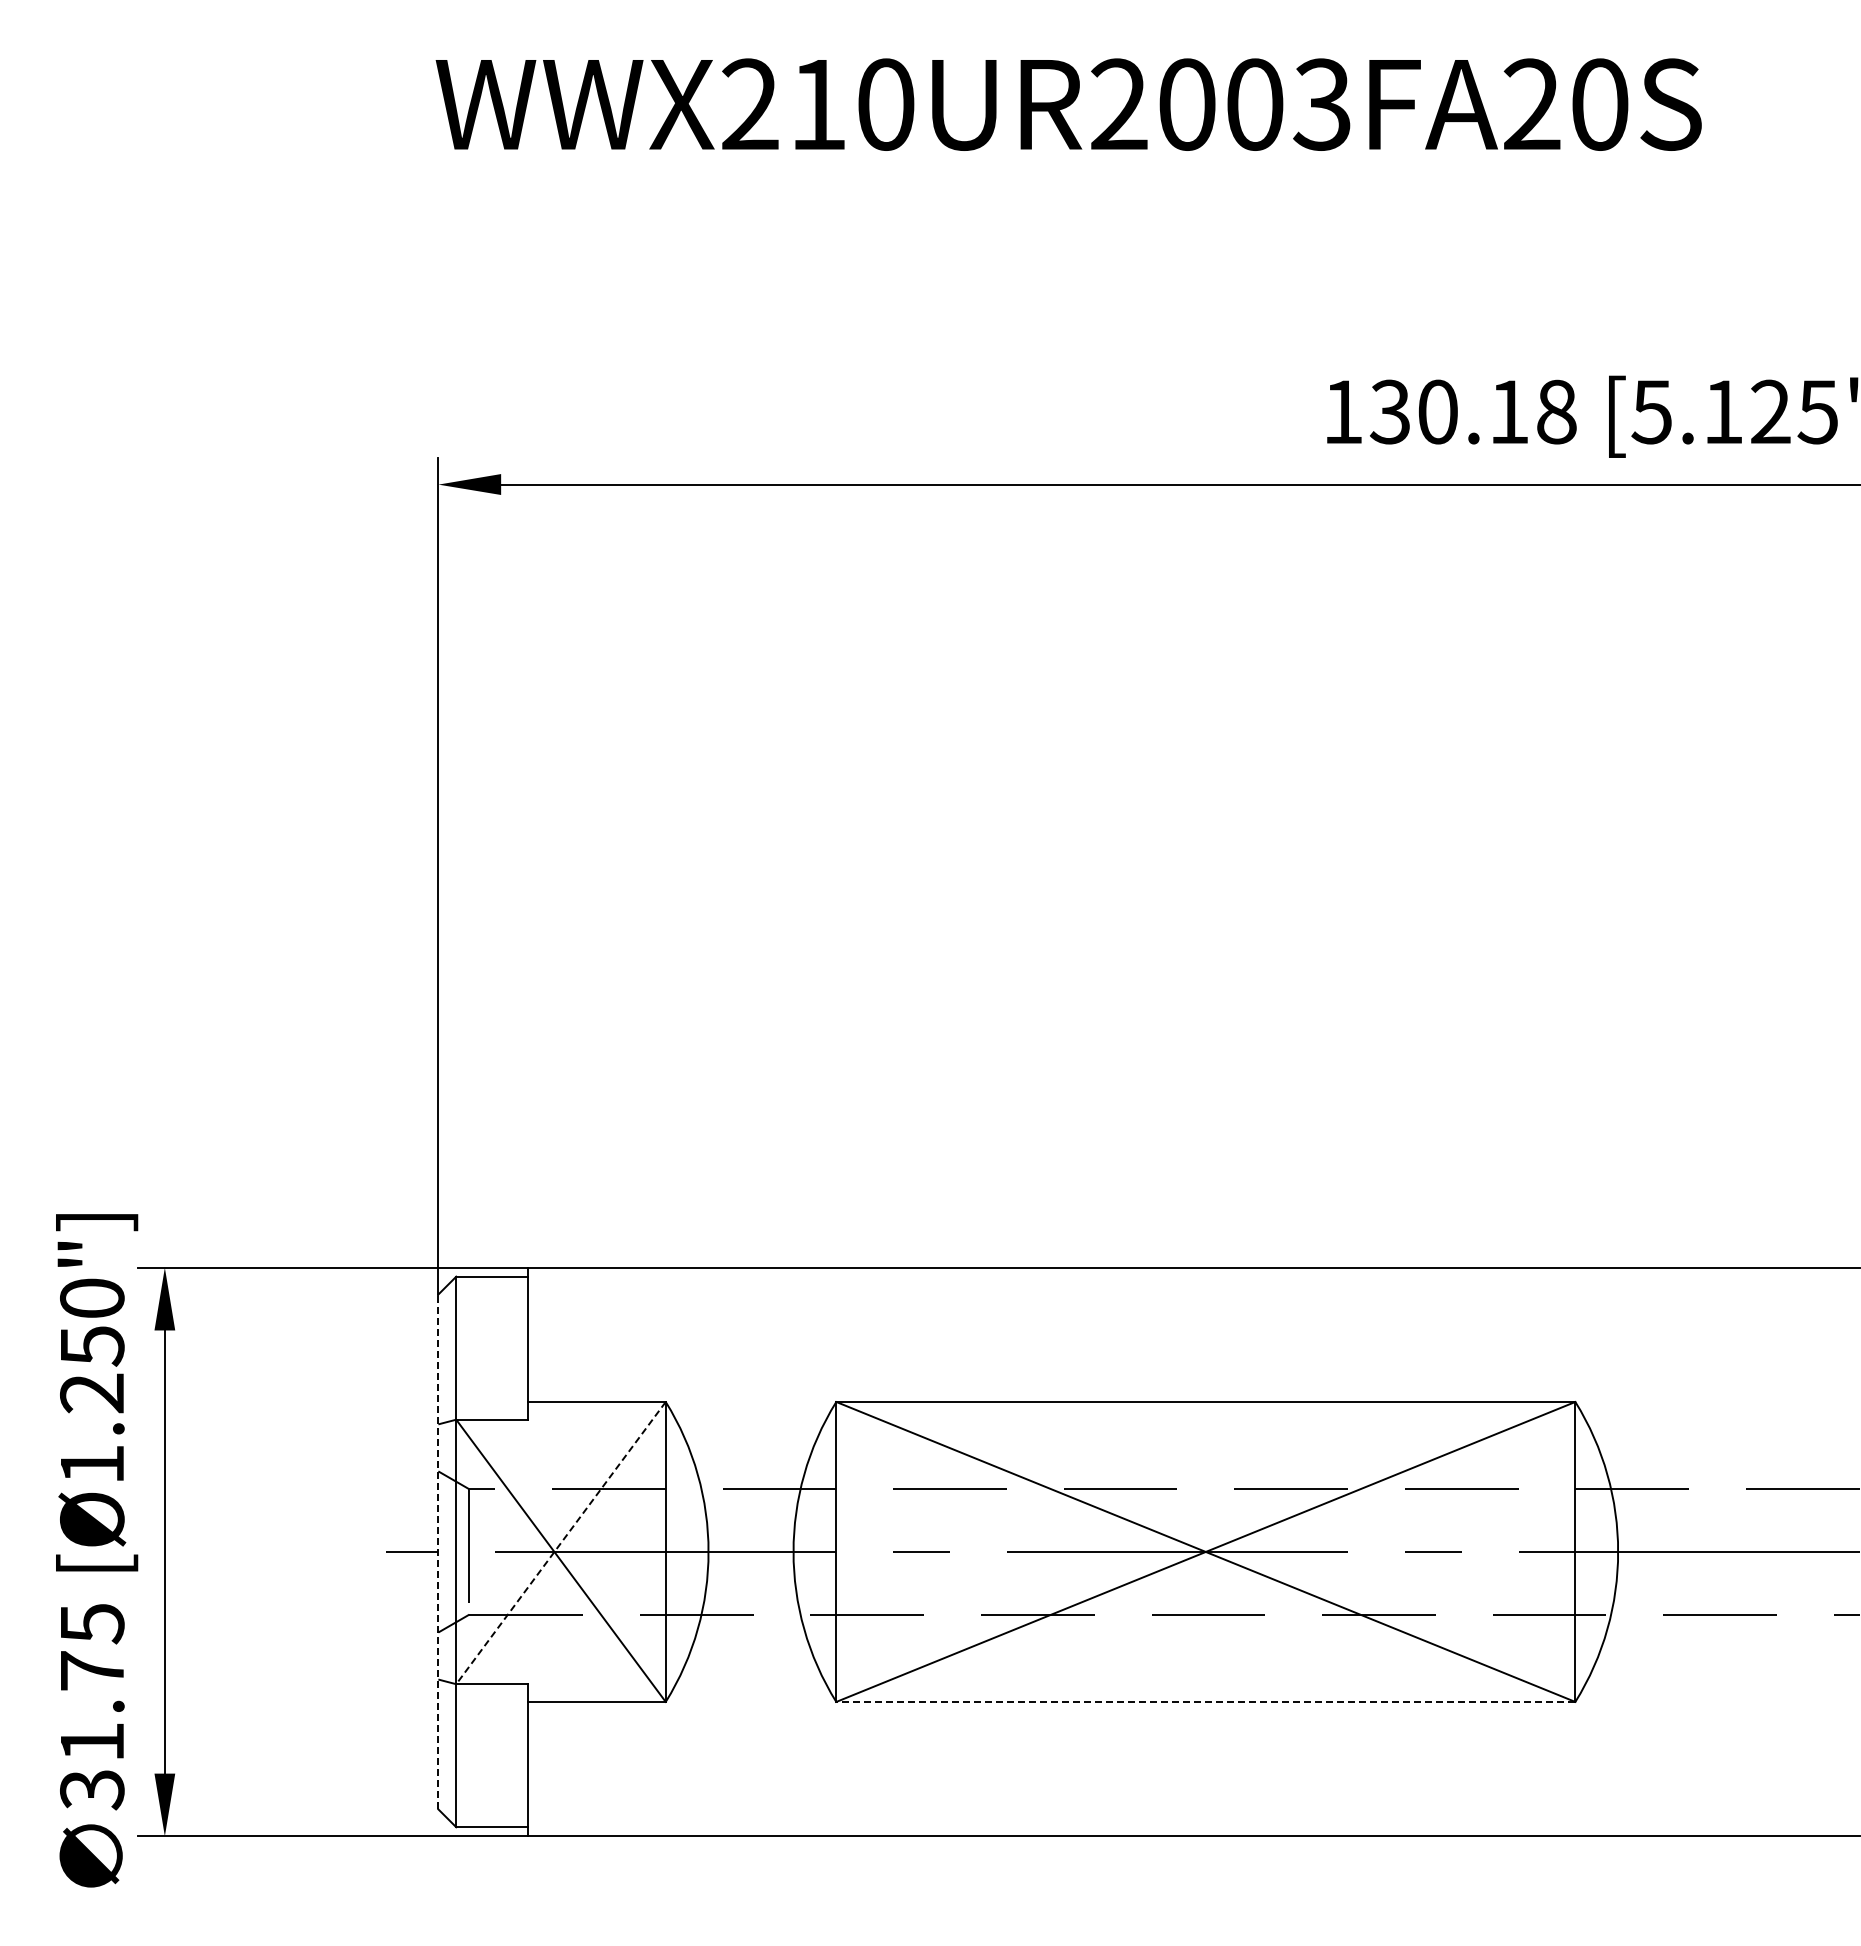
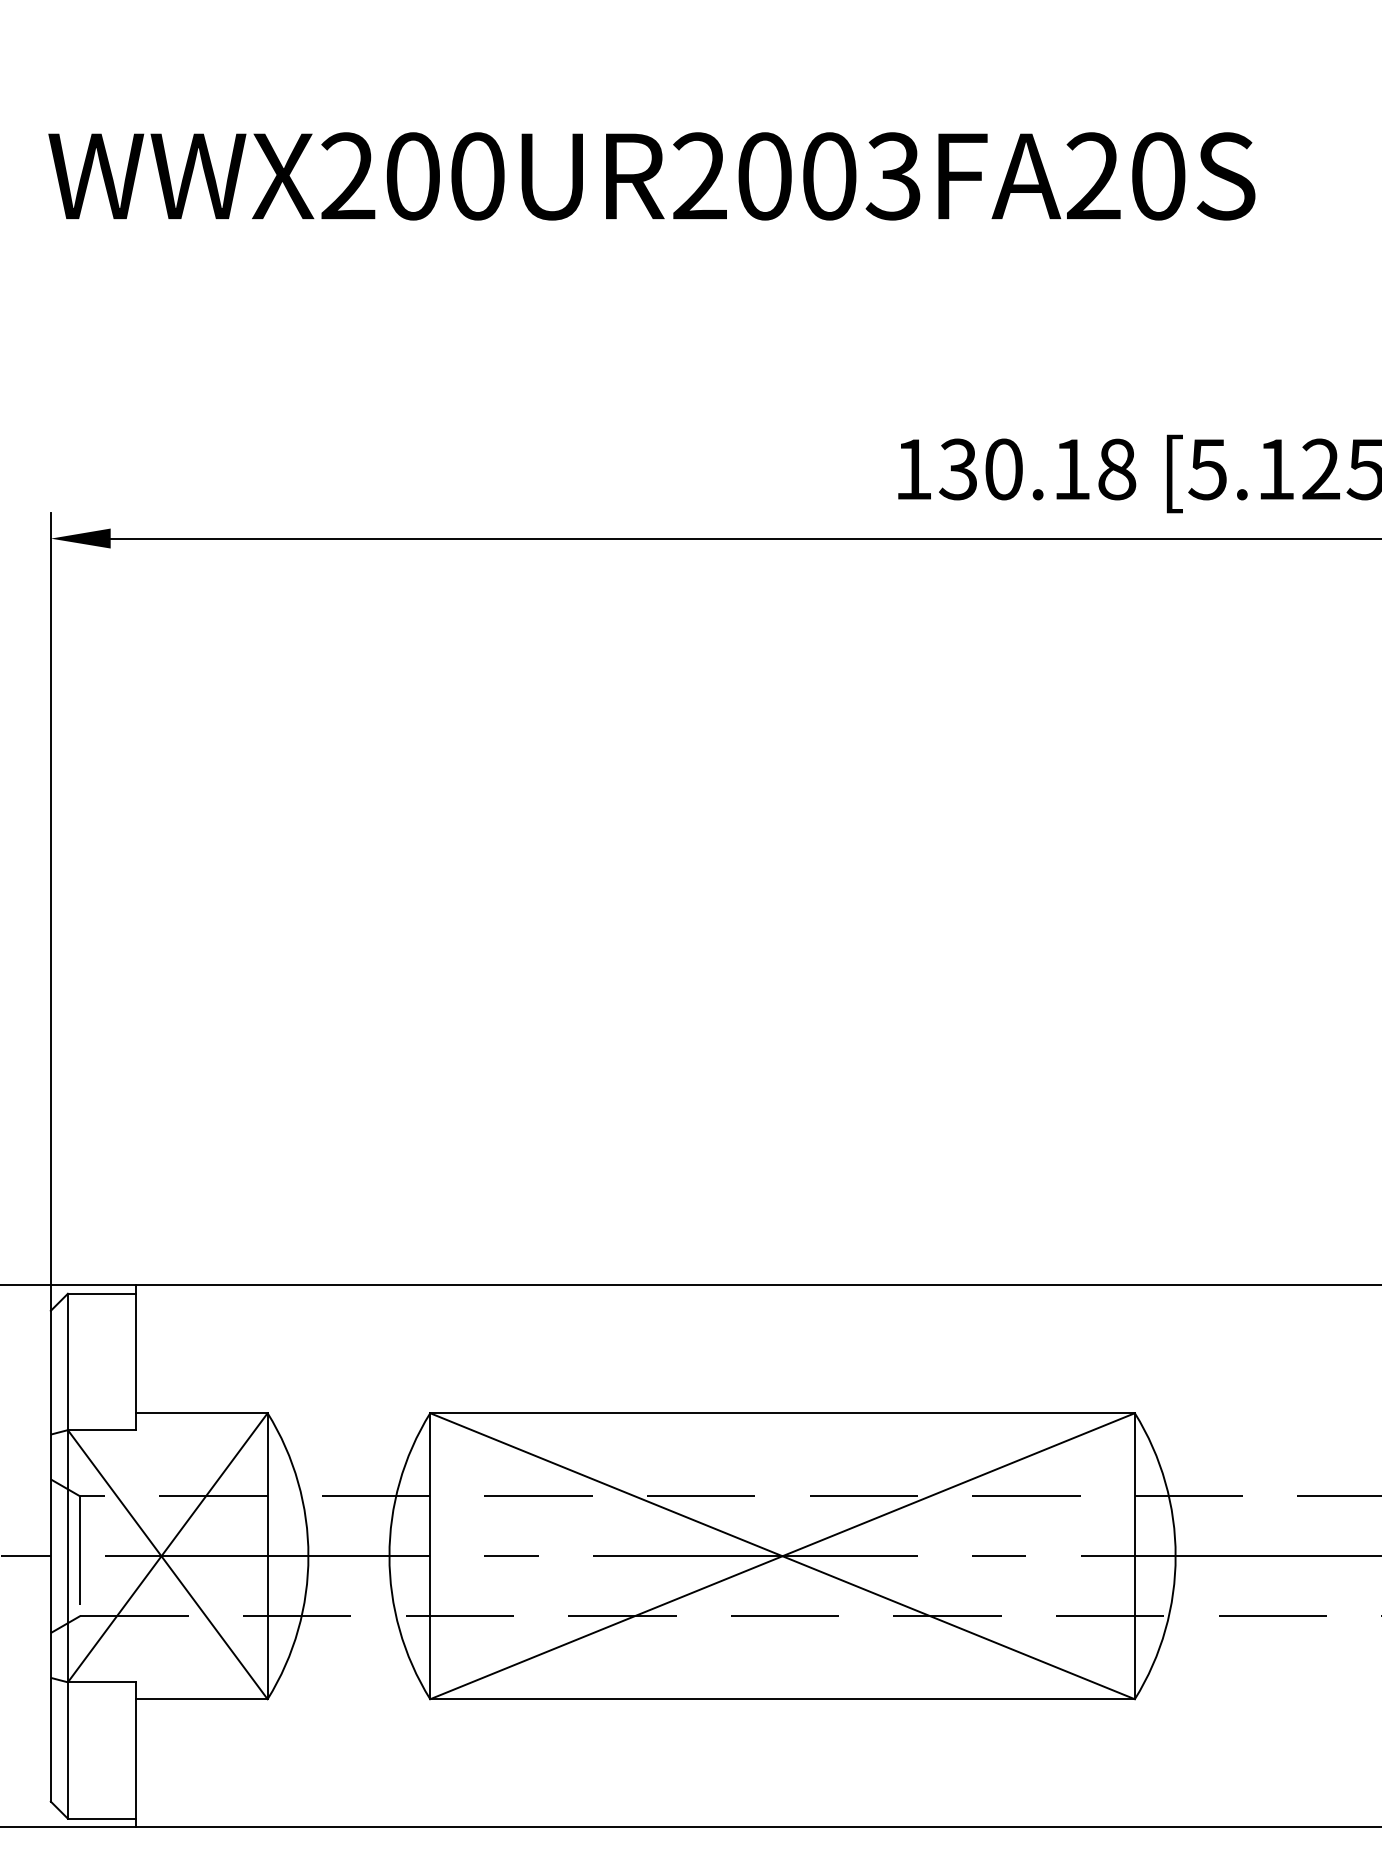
text: (818, 104) -> (413, 176), WWX210UR2003FA20S -> WWX200UR2003FA20S
line: (561, 1543) -> (168, 1548), dashed -> solid
line: (438, 1551) -> (50, 1555), dashed -> solid
line: (1205, 1701) -> (782, 1698), dashed -> solid

